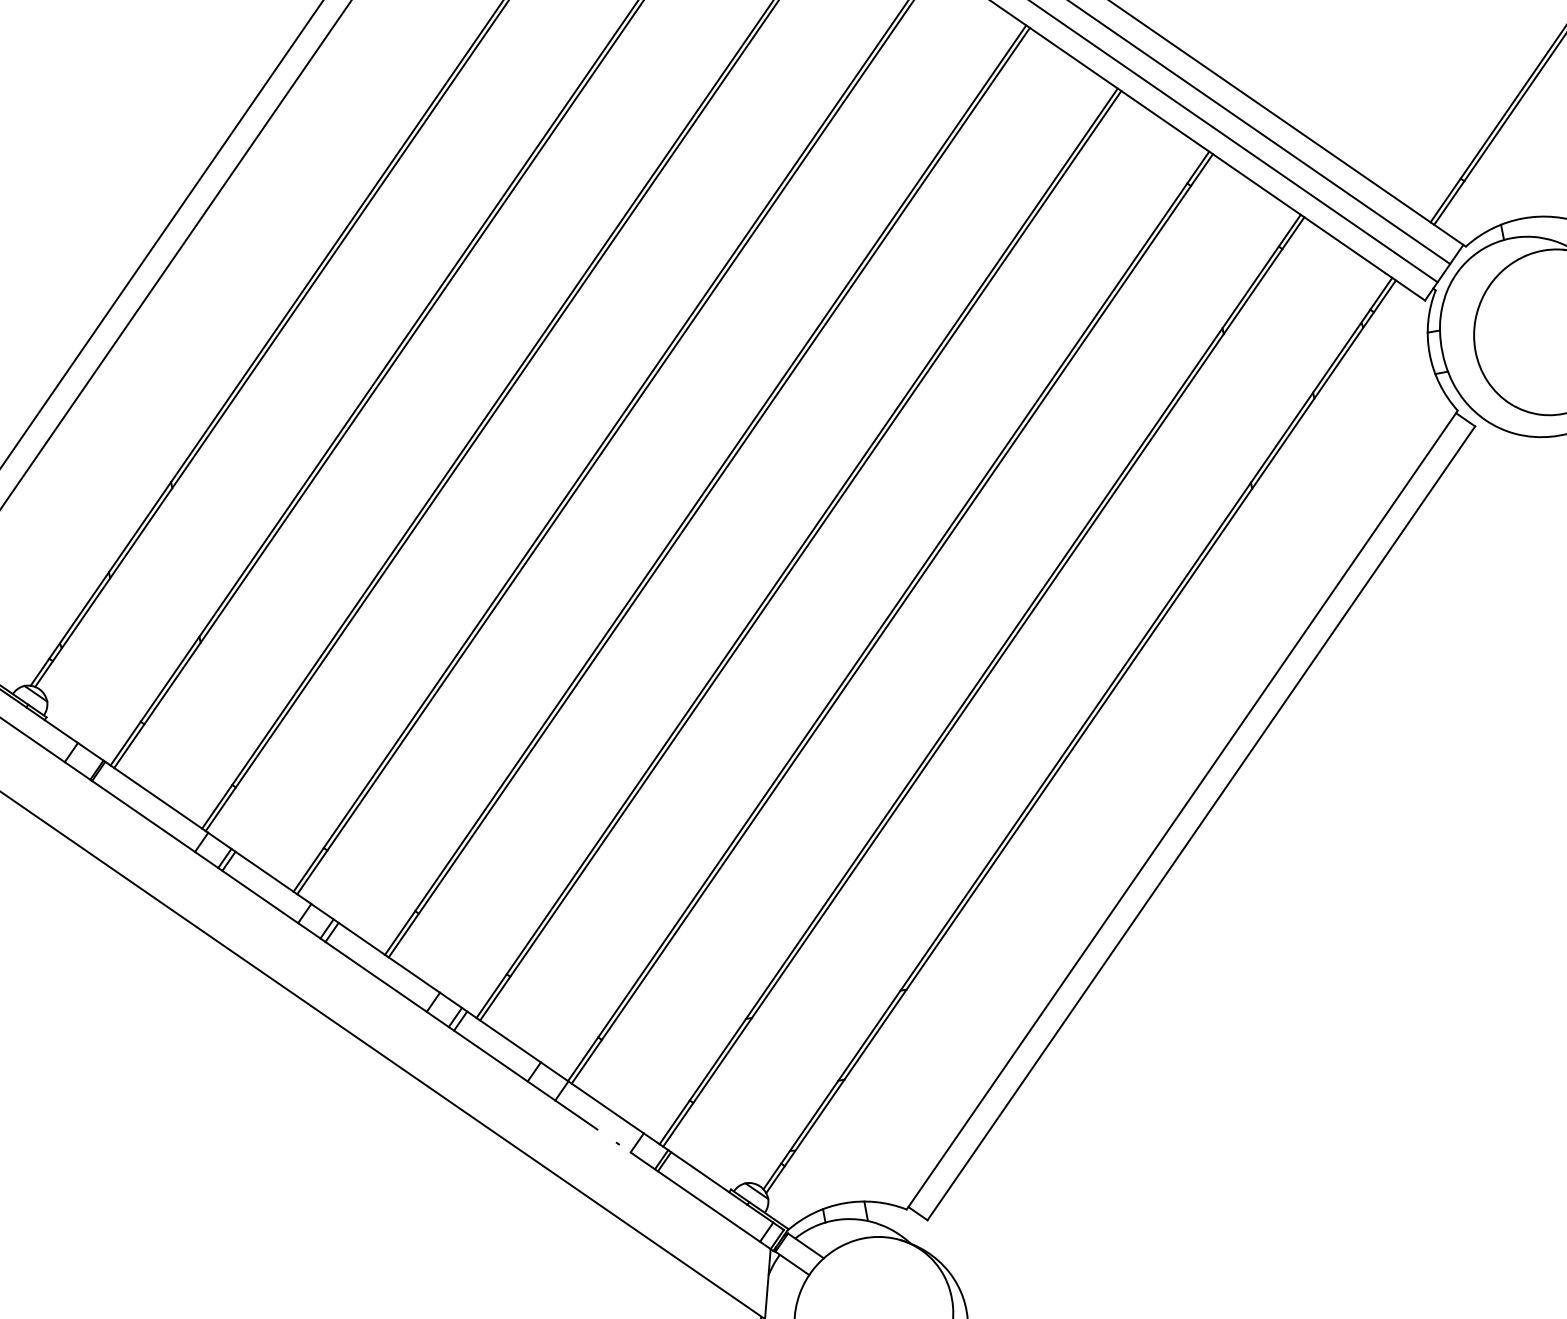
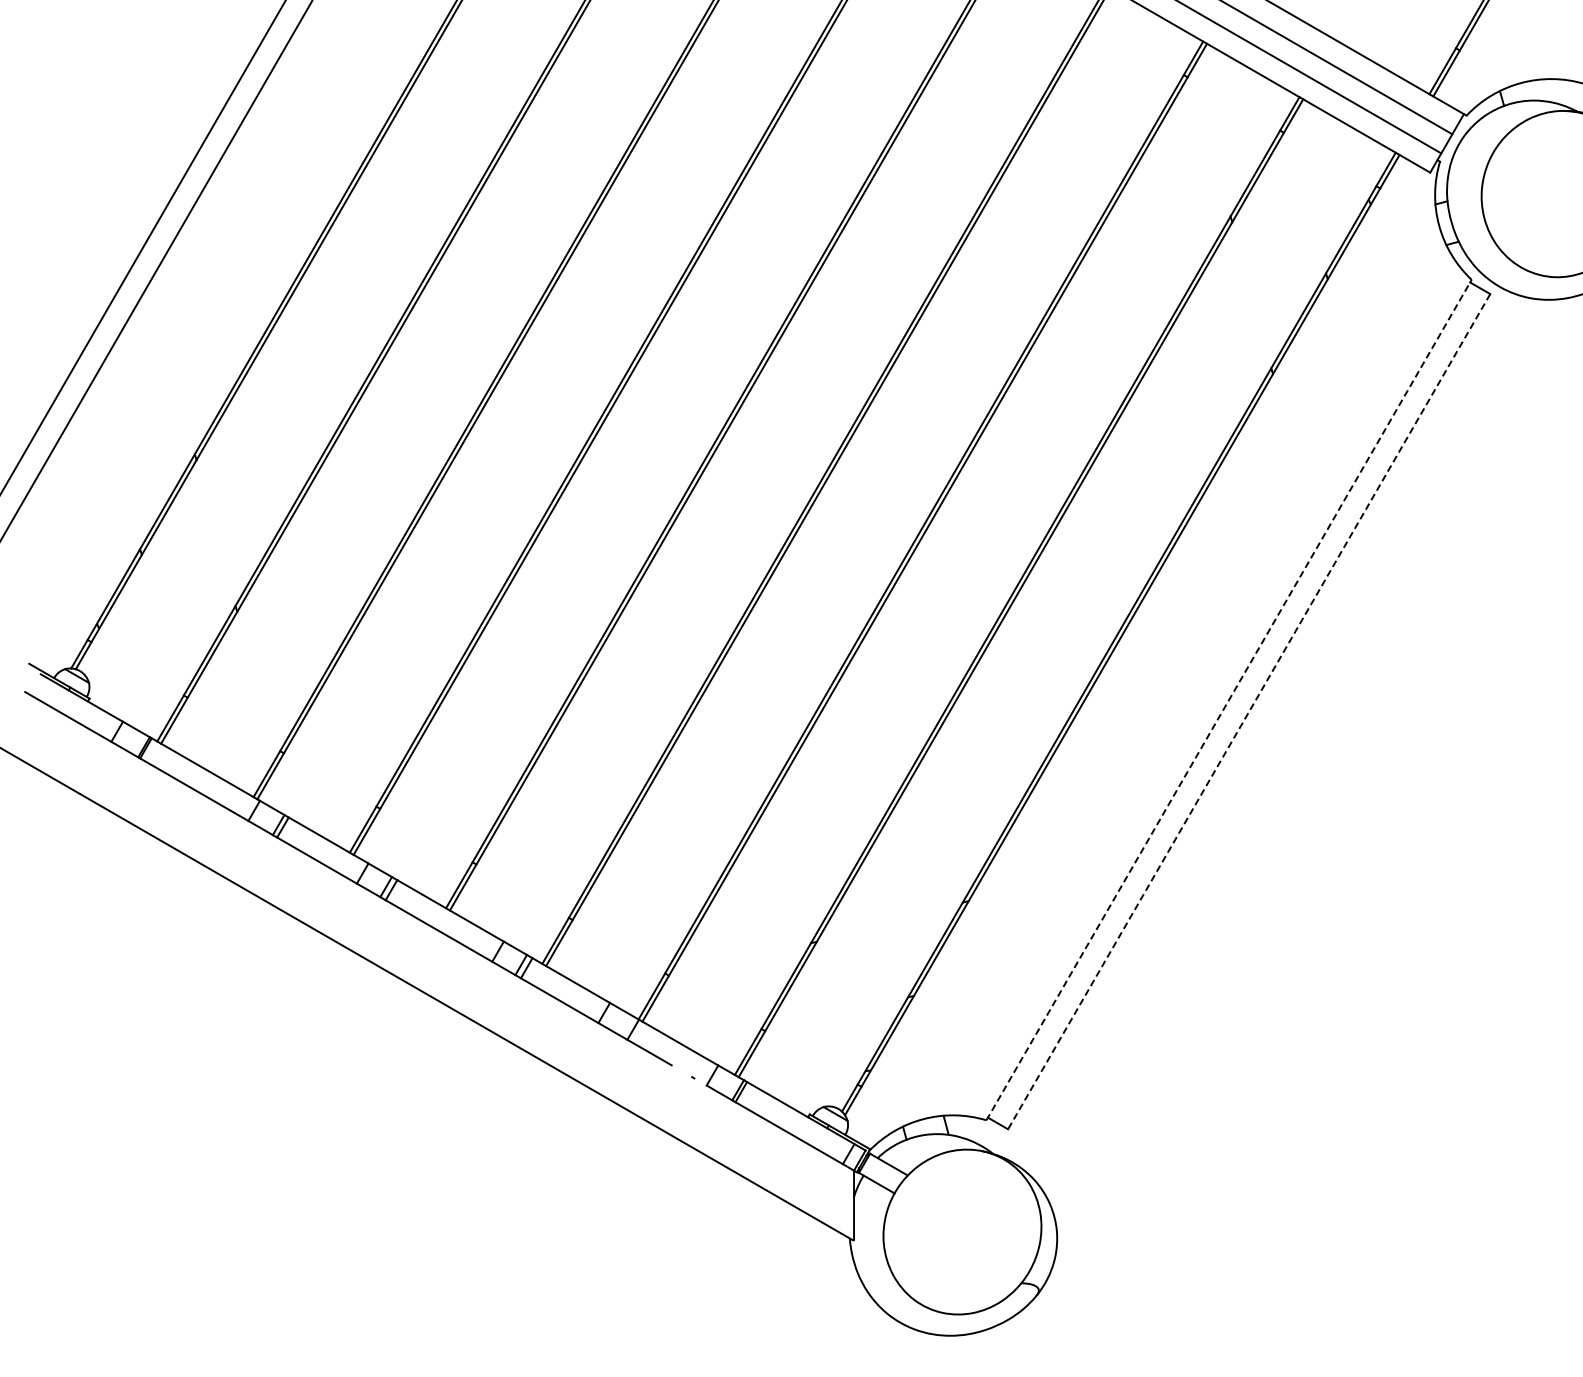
line: (1182, 809) -> (1229, 699), solid -> dashed
line: (1200, 824) -> (1248, 712), solid -> dashed

